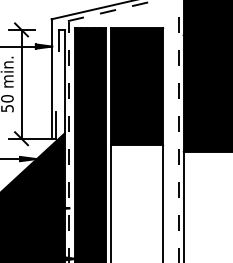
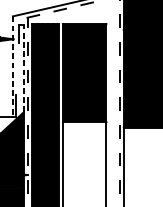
line: (51, 79) -> (12, 66), solid -> dashed
line: (64, 81) -> (23, 68), solid -> dashed

